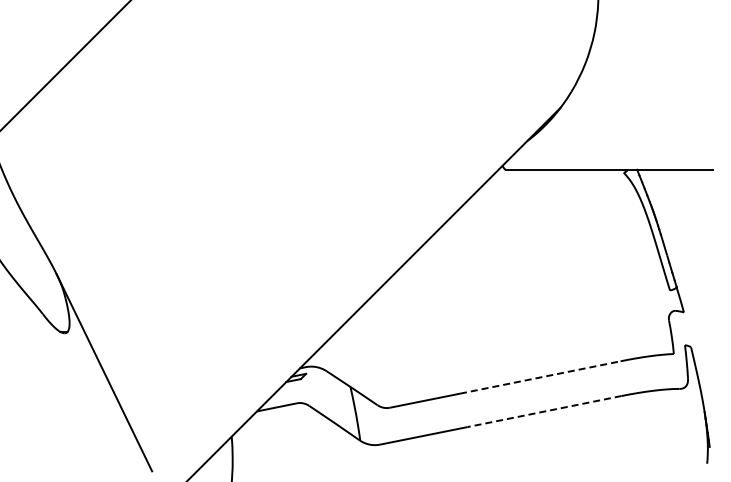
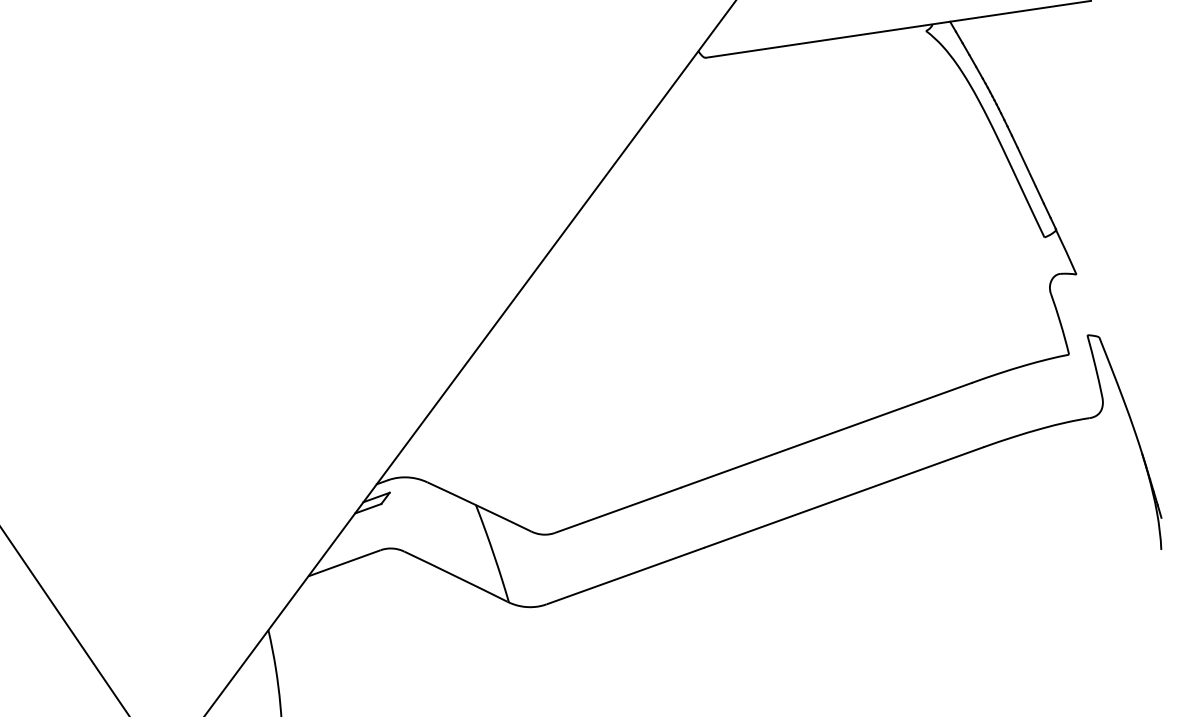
line: (540, 377) -> (827, 435), dashed -> solid
line: (544, 411) -> (844, 497), dashed -> solid

